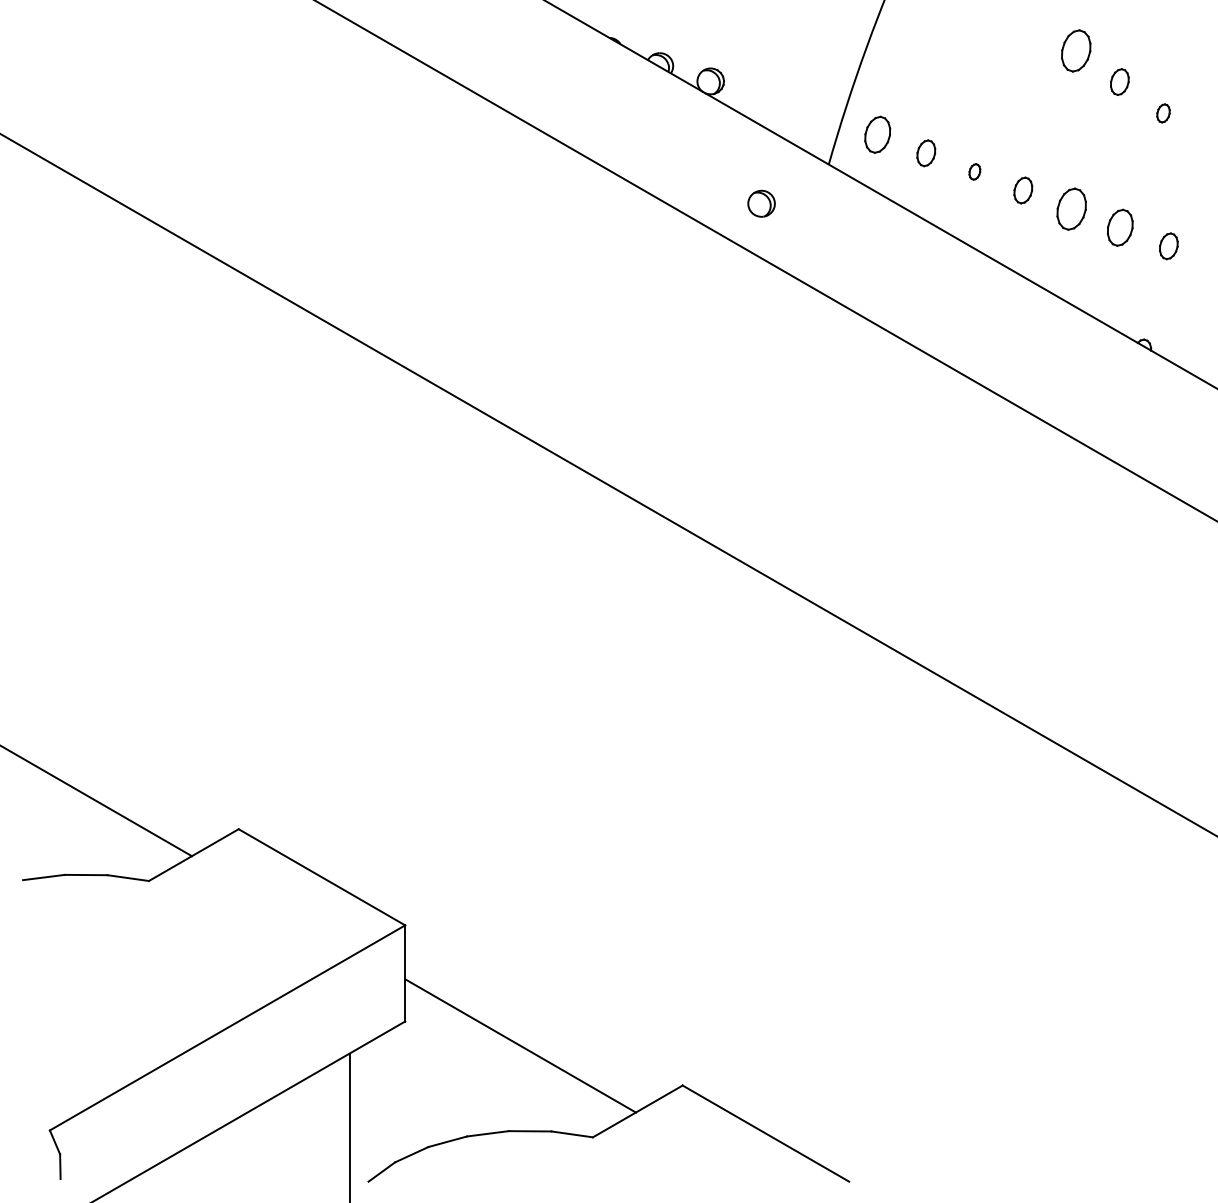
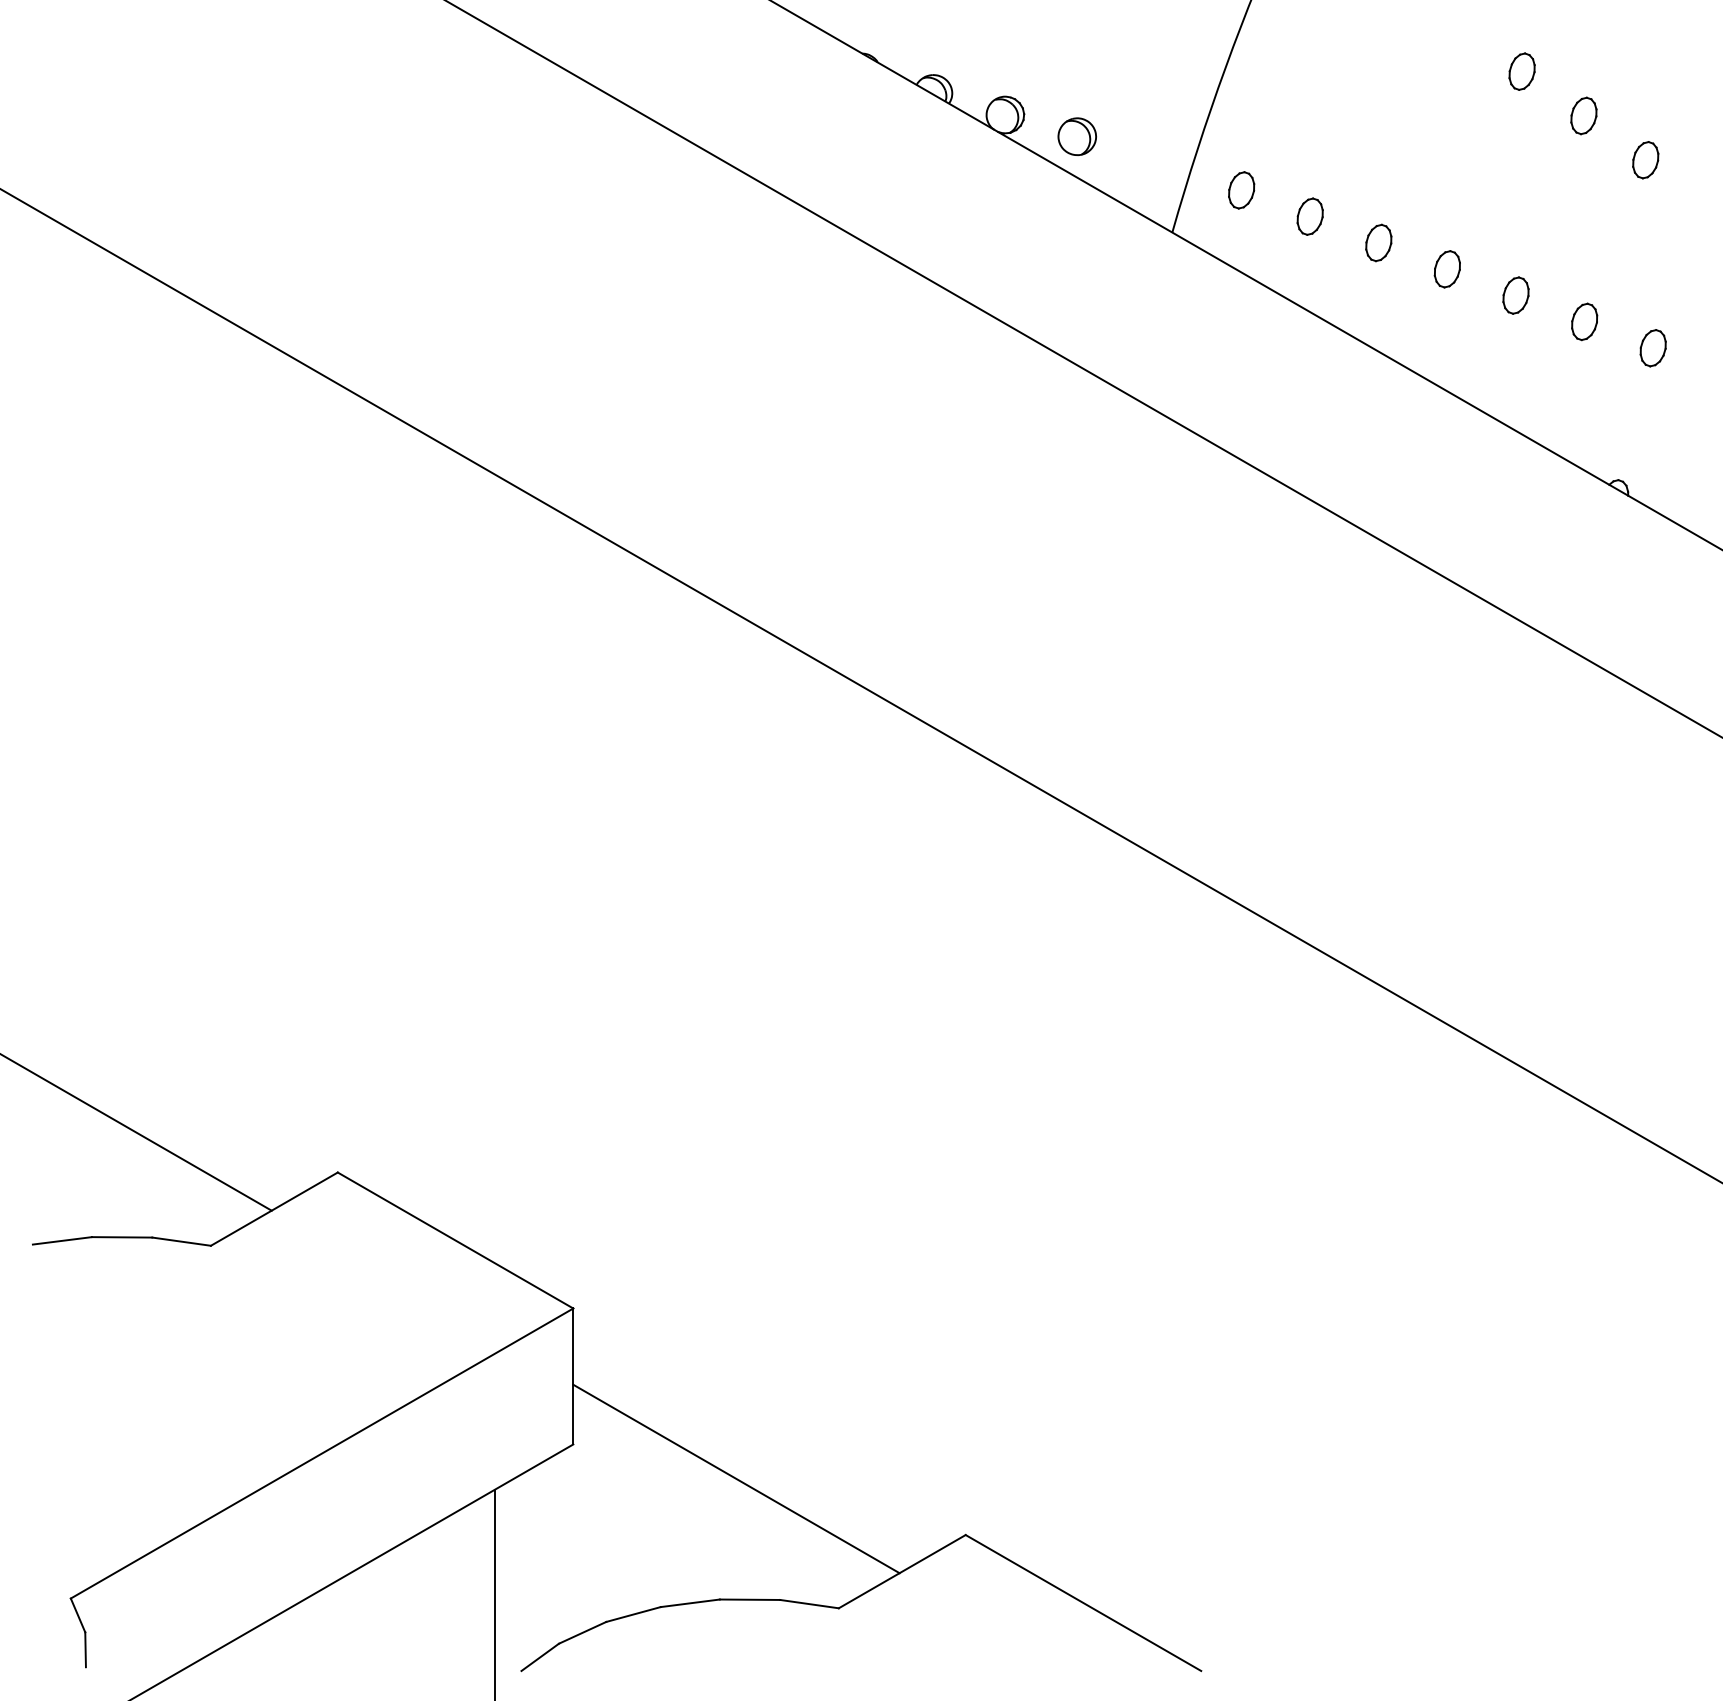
part: (1075, 50) -> (1521, 71), size x0.62
part: (1163, 113) -> (1645, 160), size x1.43
part: (877, 134) -> (1241, 190), size x0.71
part: (974, 171) -> (1378, 242), size x1.67
part: (761, 203) -> (1077, 136), moved
part: (1071, 208) -> (1515, 294), size x0.62
part: (1120, 227) -> (1584, 321), size x0.71

